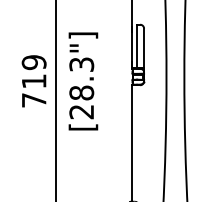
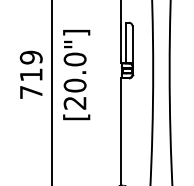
text: (81, 78) -> (74, 72), [28.3"] -> [20.0"]

